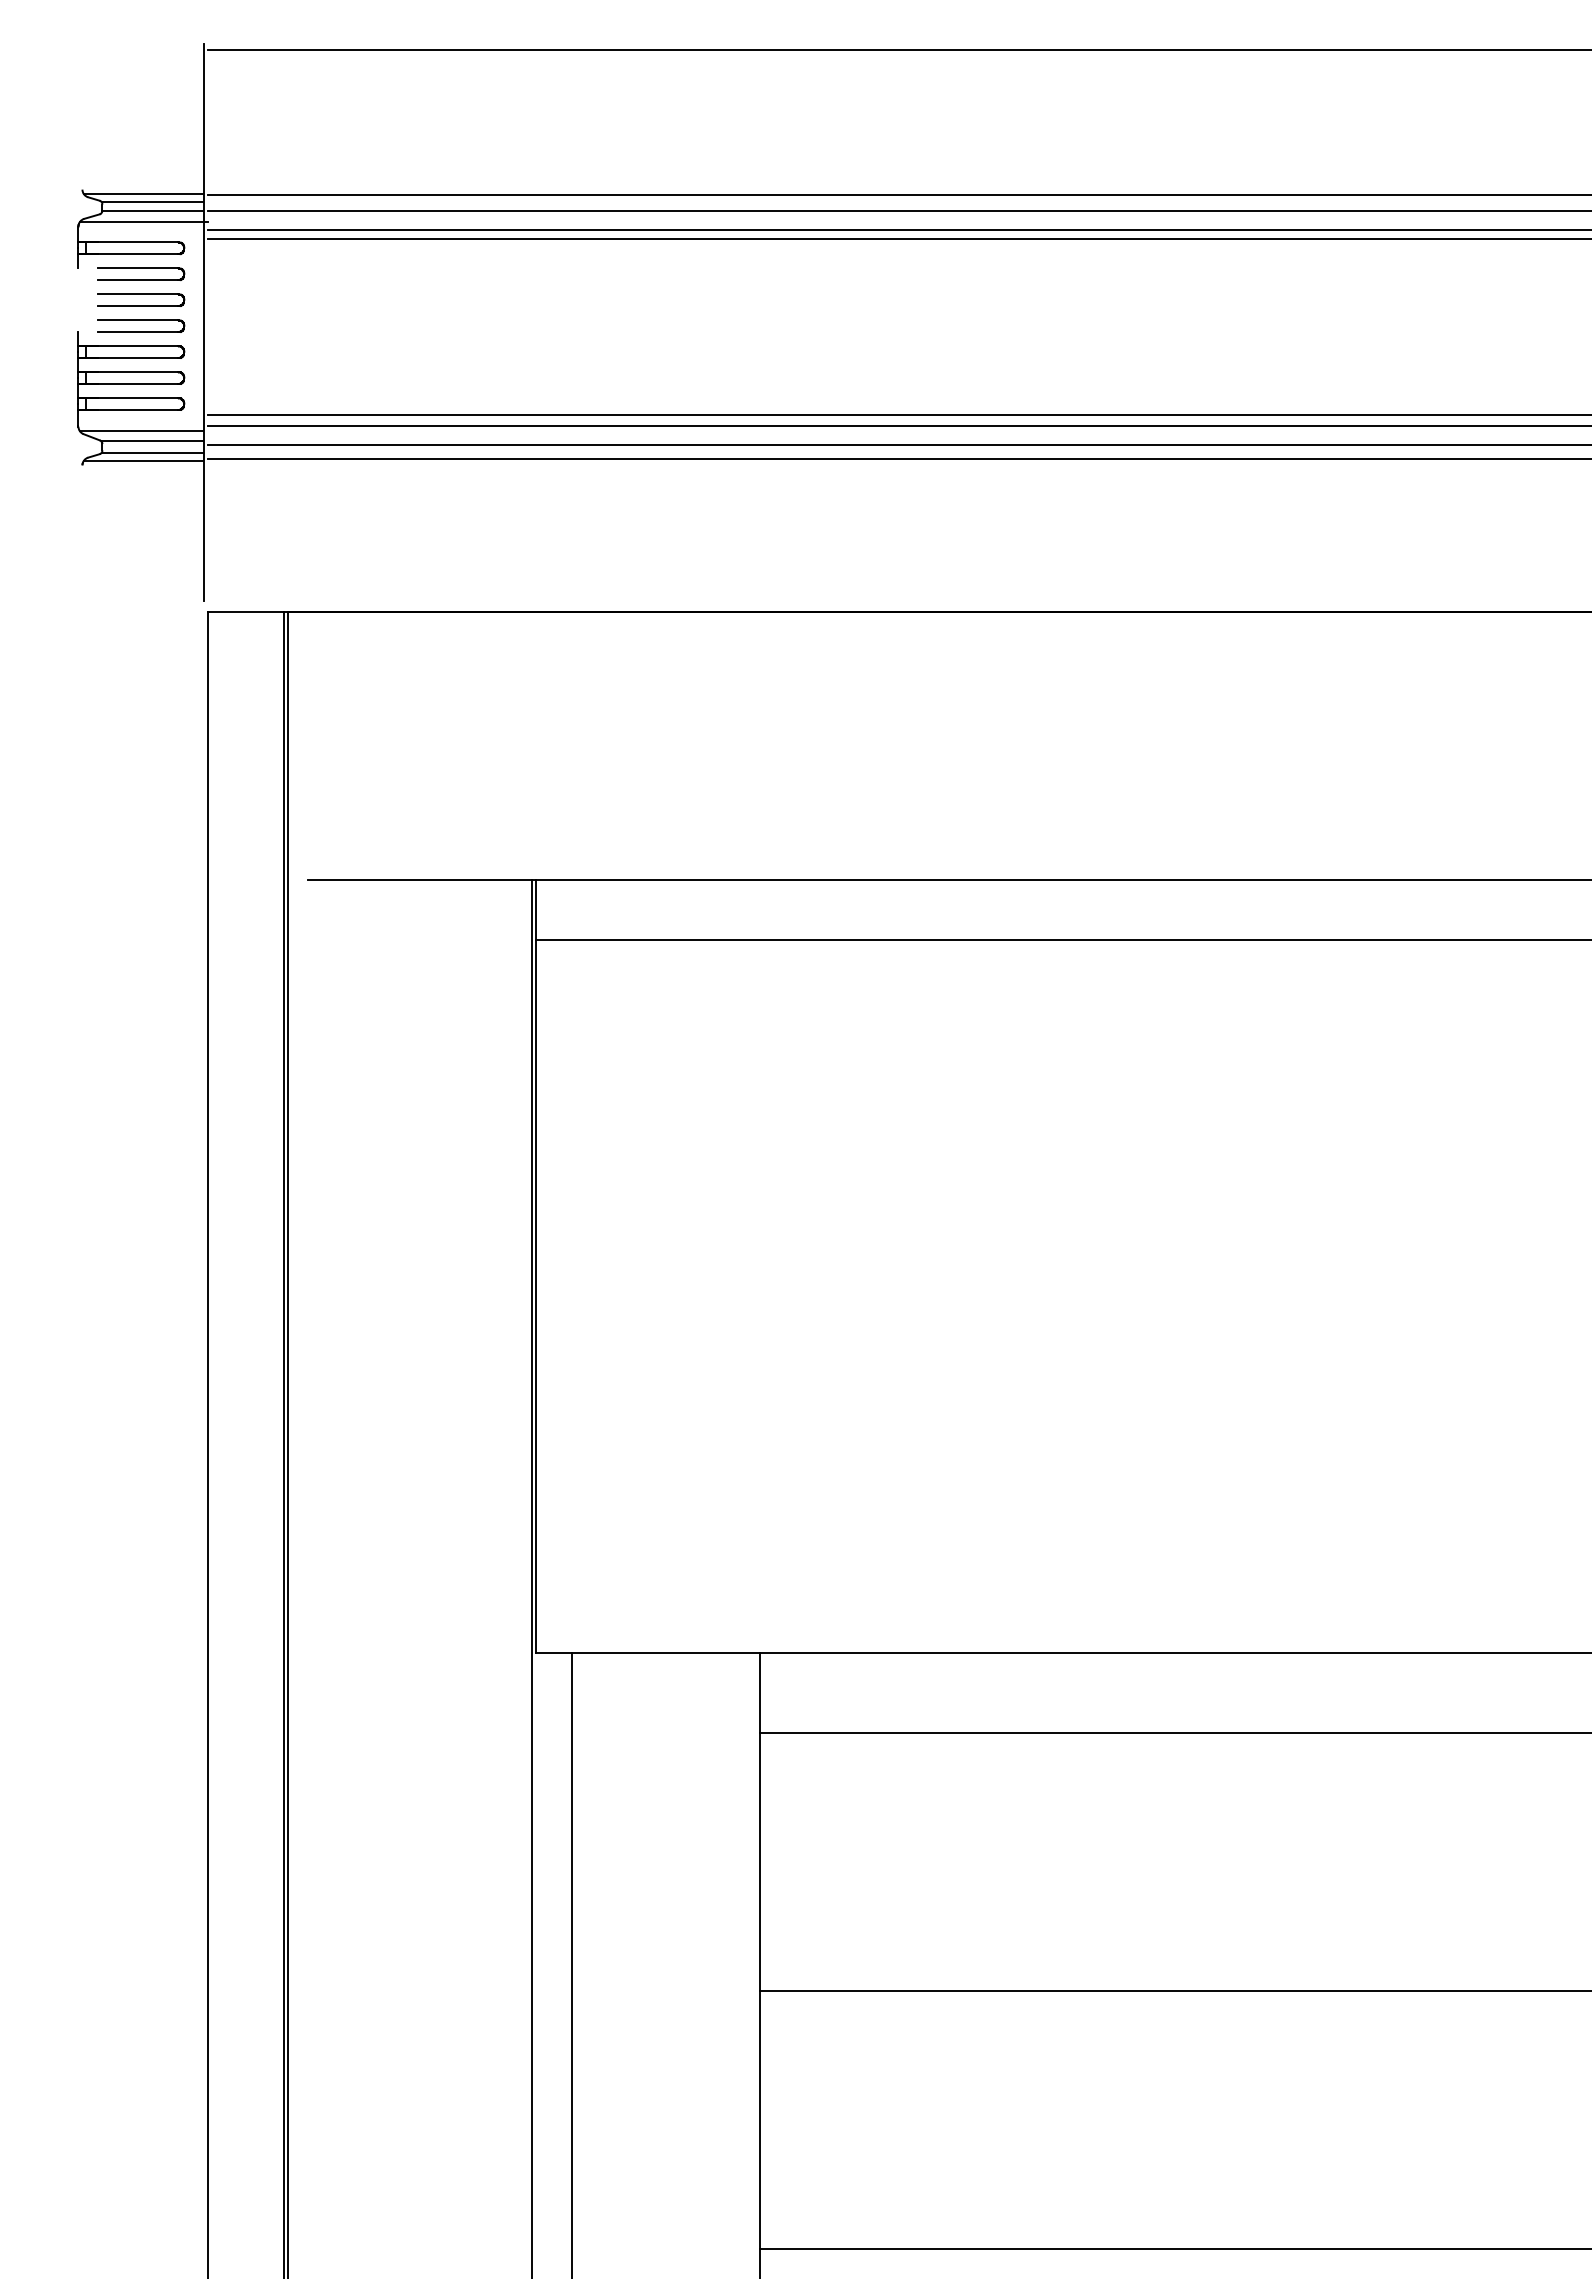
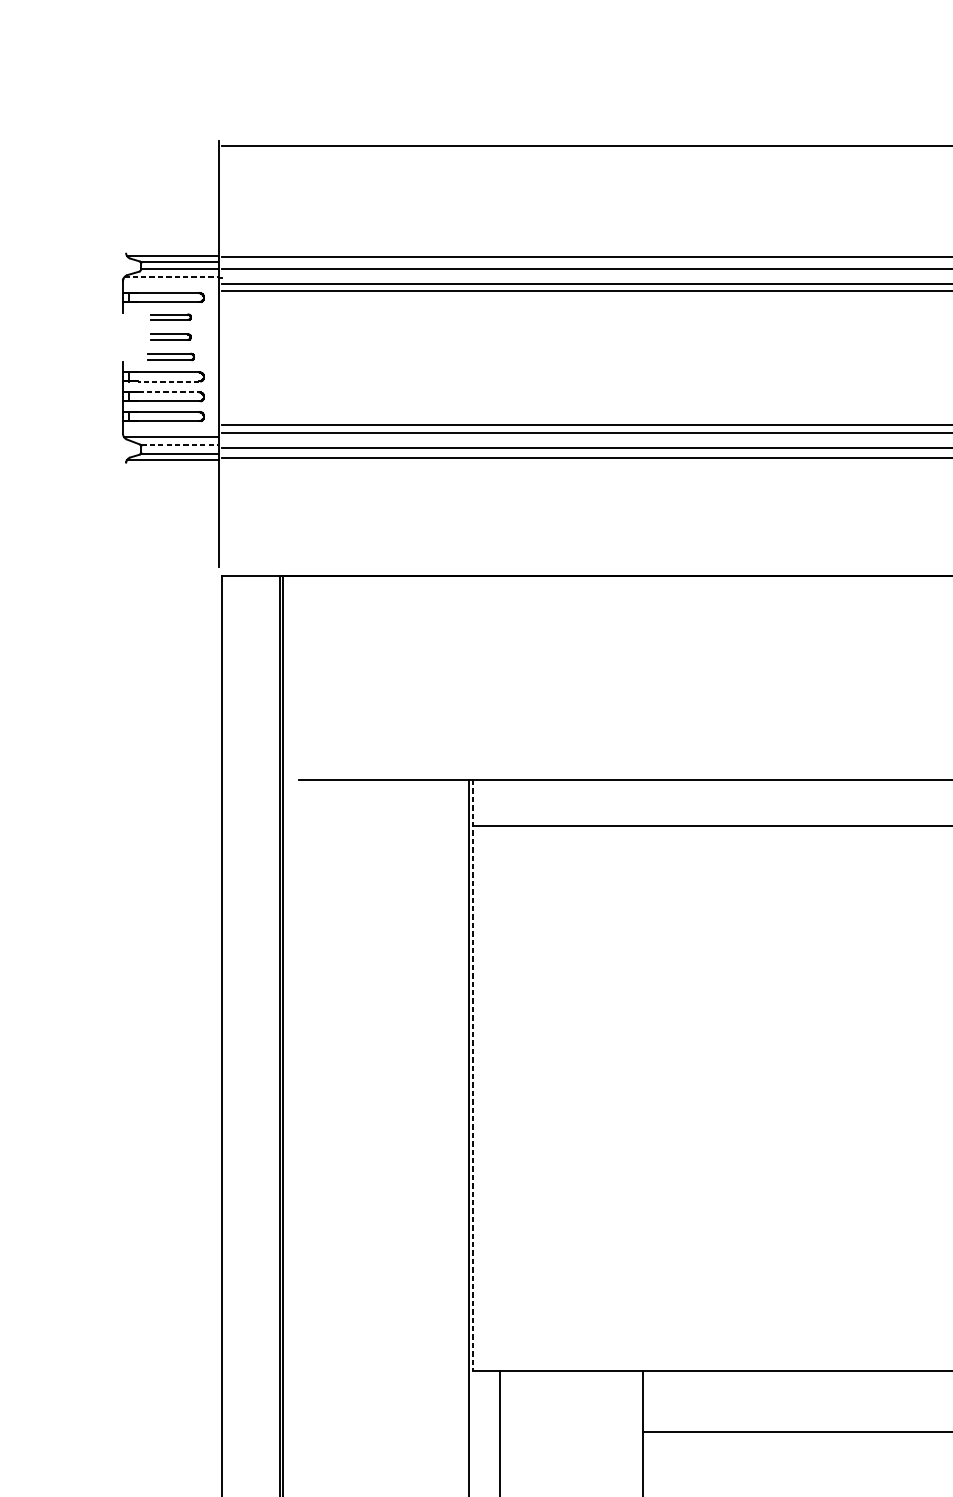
line: (142, 221) -> (171, 277), solid -> dashed
part: (141, 273) -> (171, 316), size x0.6
part: (141, 299) -> (171, 336), size x0.6
part: (141, 325) -> (171, 356), size x0.7
line: (138, 358) -> (168, 381), solid -> dashed
line: (138, 372) -> (168, 392), solid -> dashed
line: (153, 441) -> (180, 445), solid -> dashed
line: (536, 1266) -> (472, 1075), solid -> dashed

